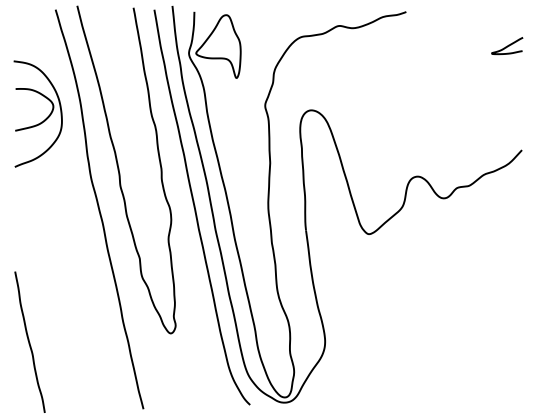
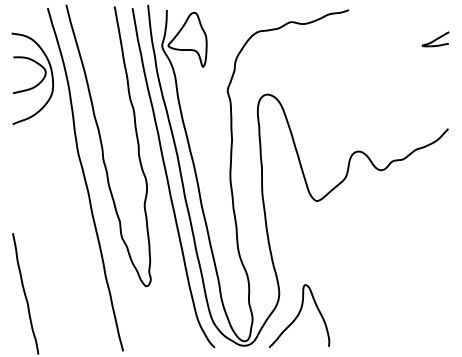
part: (41, 121) -> (35, 85), moved
curve: (347, 368) -> (298, 316), added

